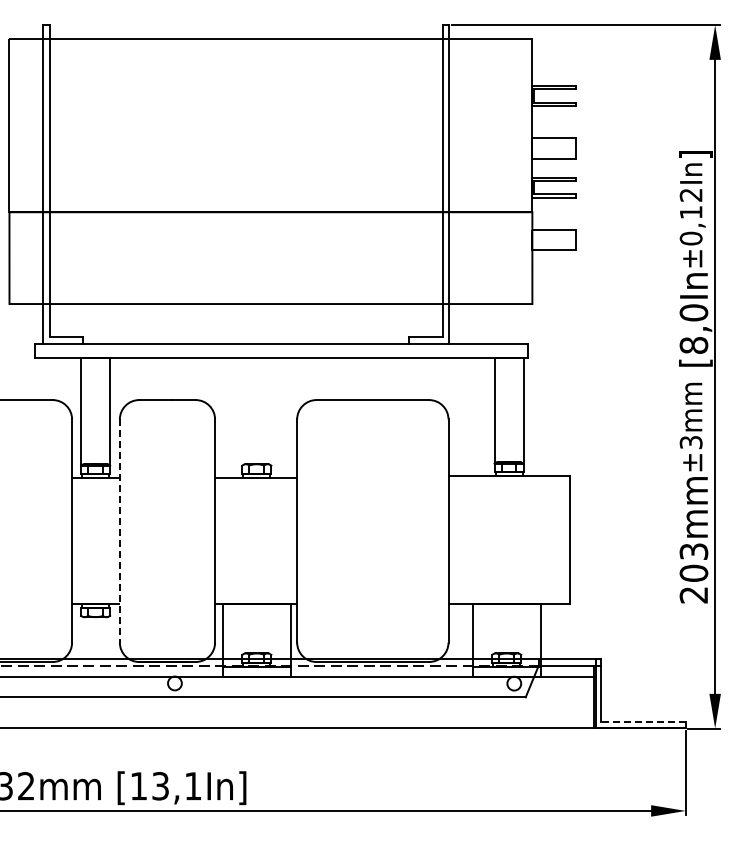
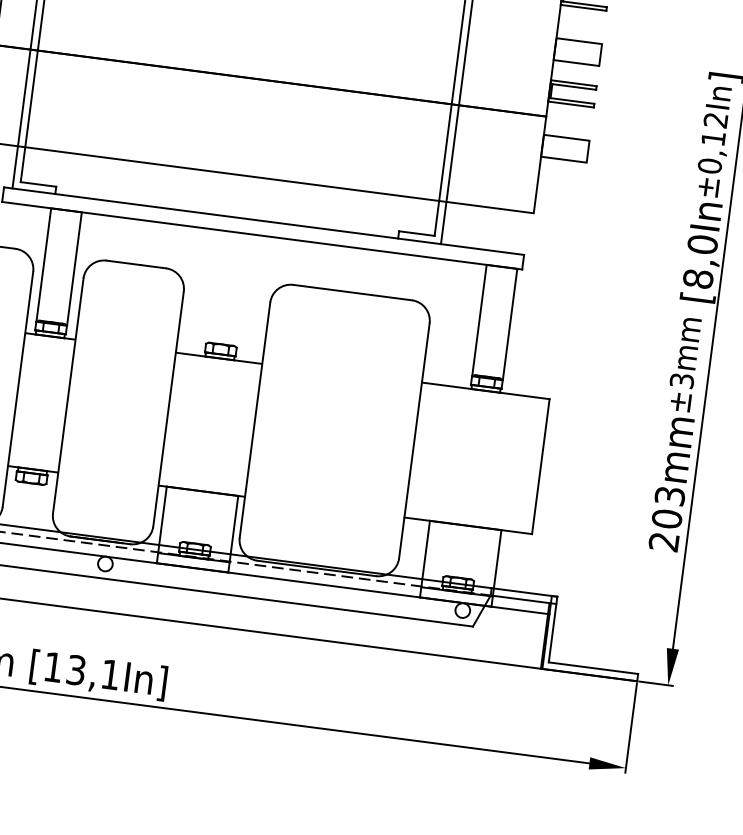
line: (119, 531) -> (67, 396), dashed -> solid
line: (642, 721) -> (592, 667), dashed -> solid

